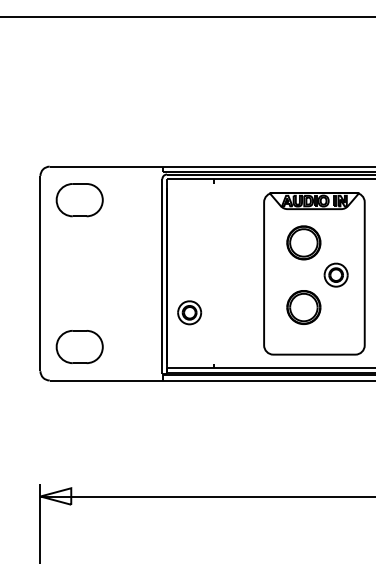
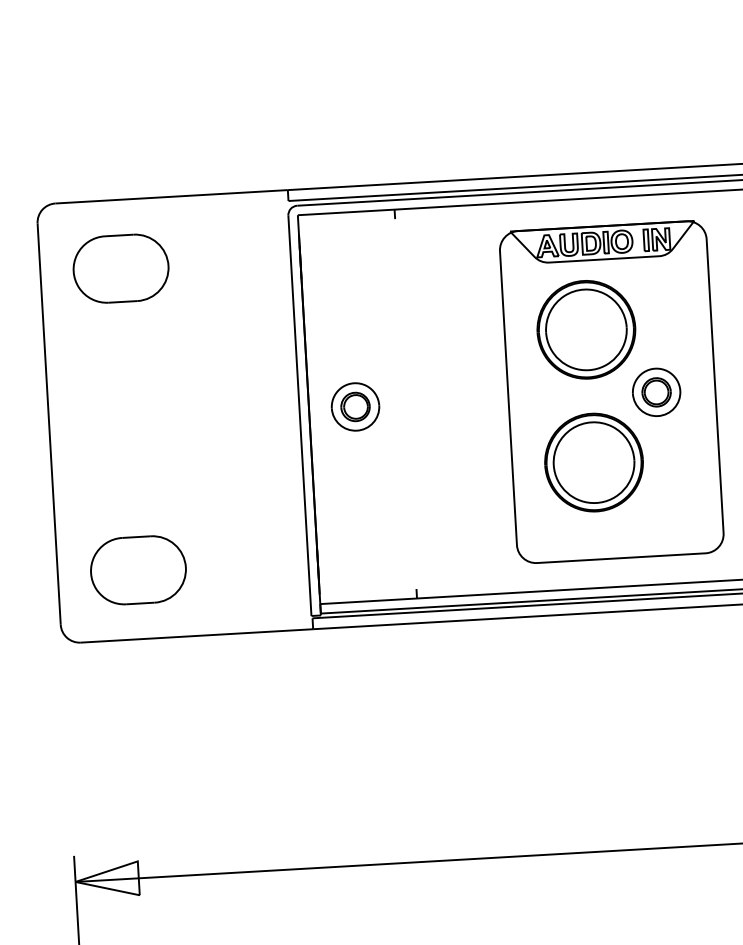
part: (303, 242) -> (585, 329), size x1.43
part: (303, 307) -> (593, 462), size x1.43
part: (189, 312) -> (355, 406), moved

